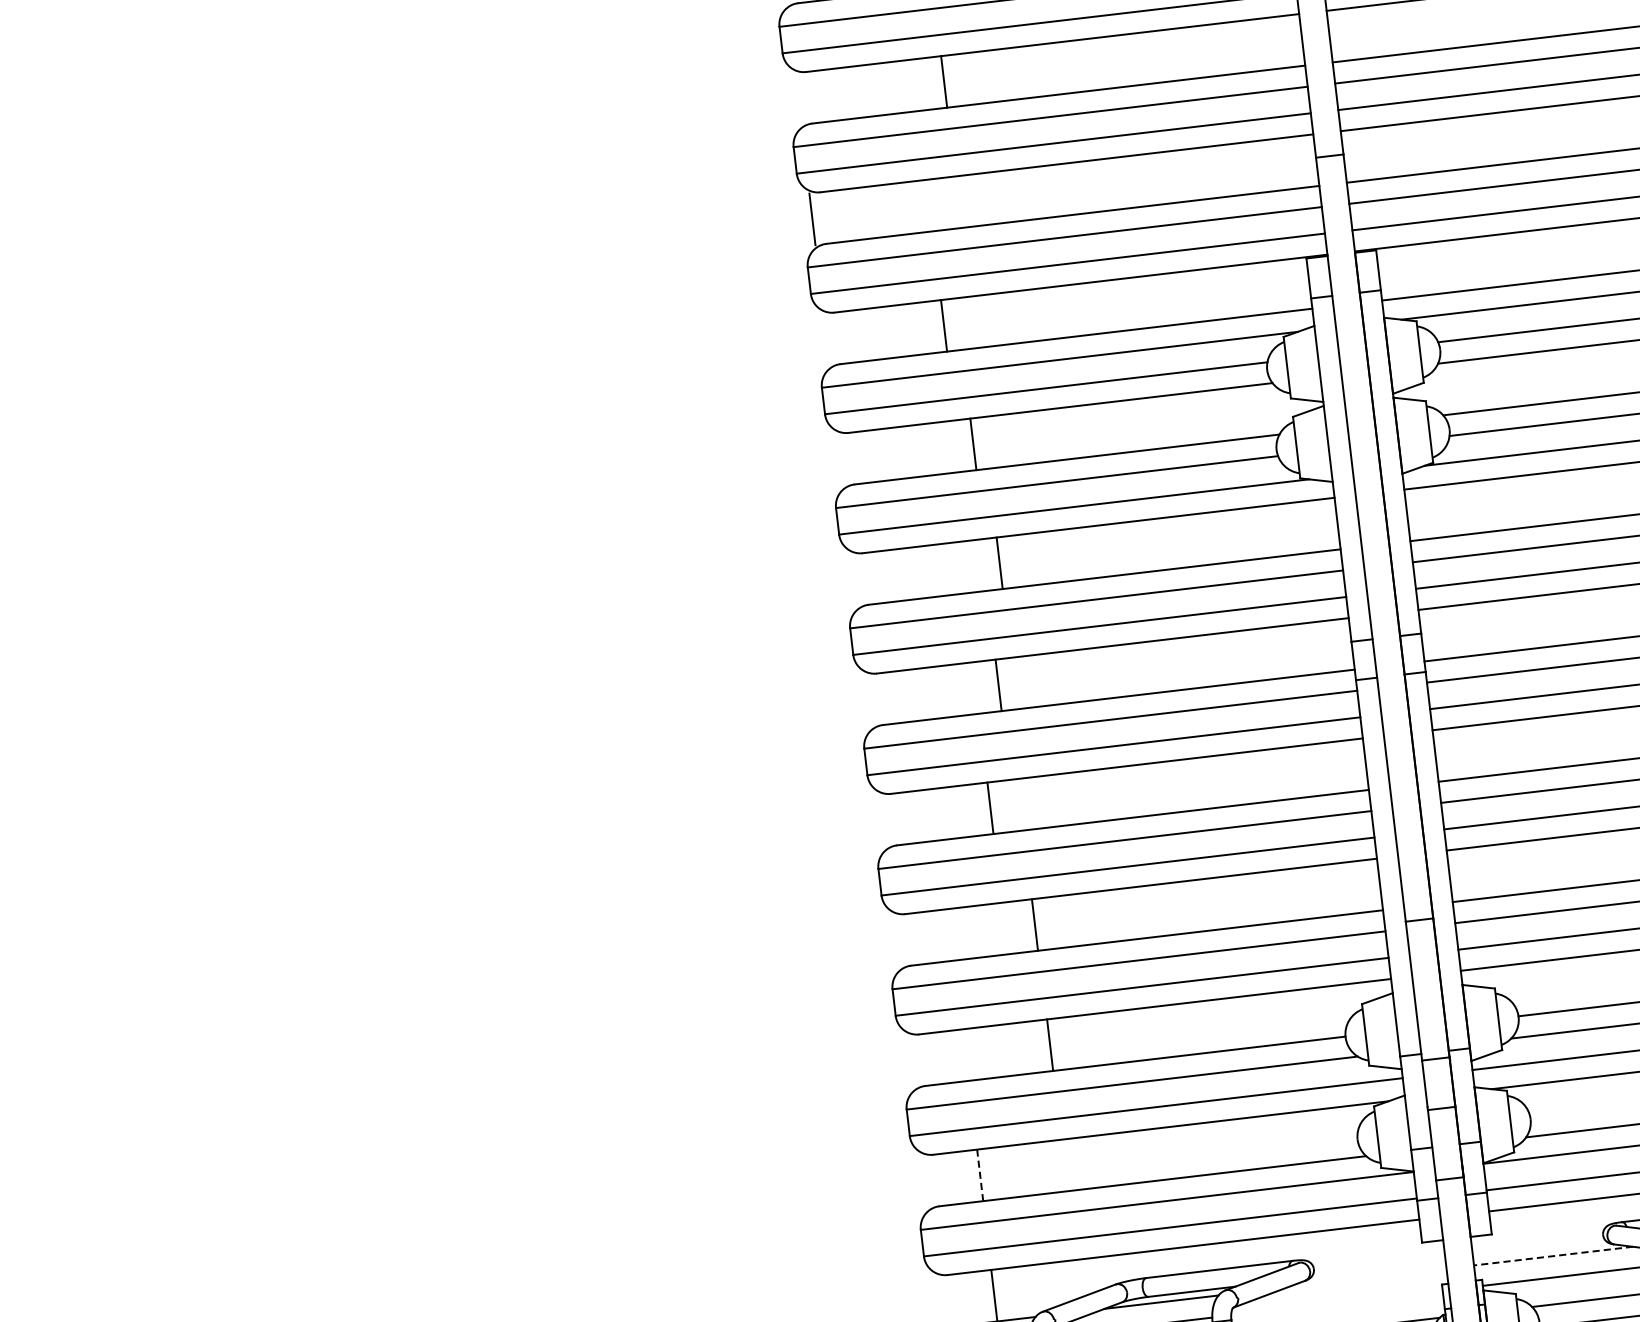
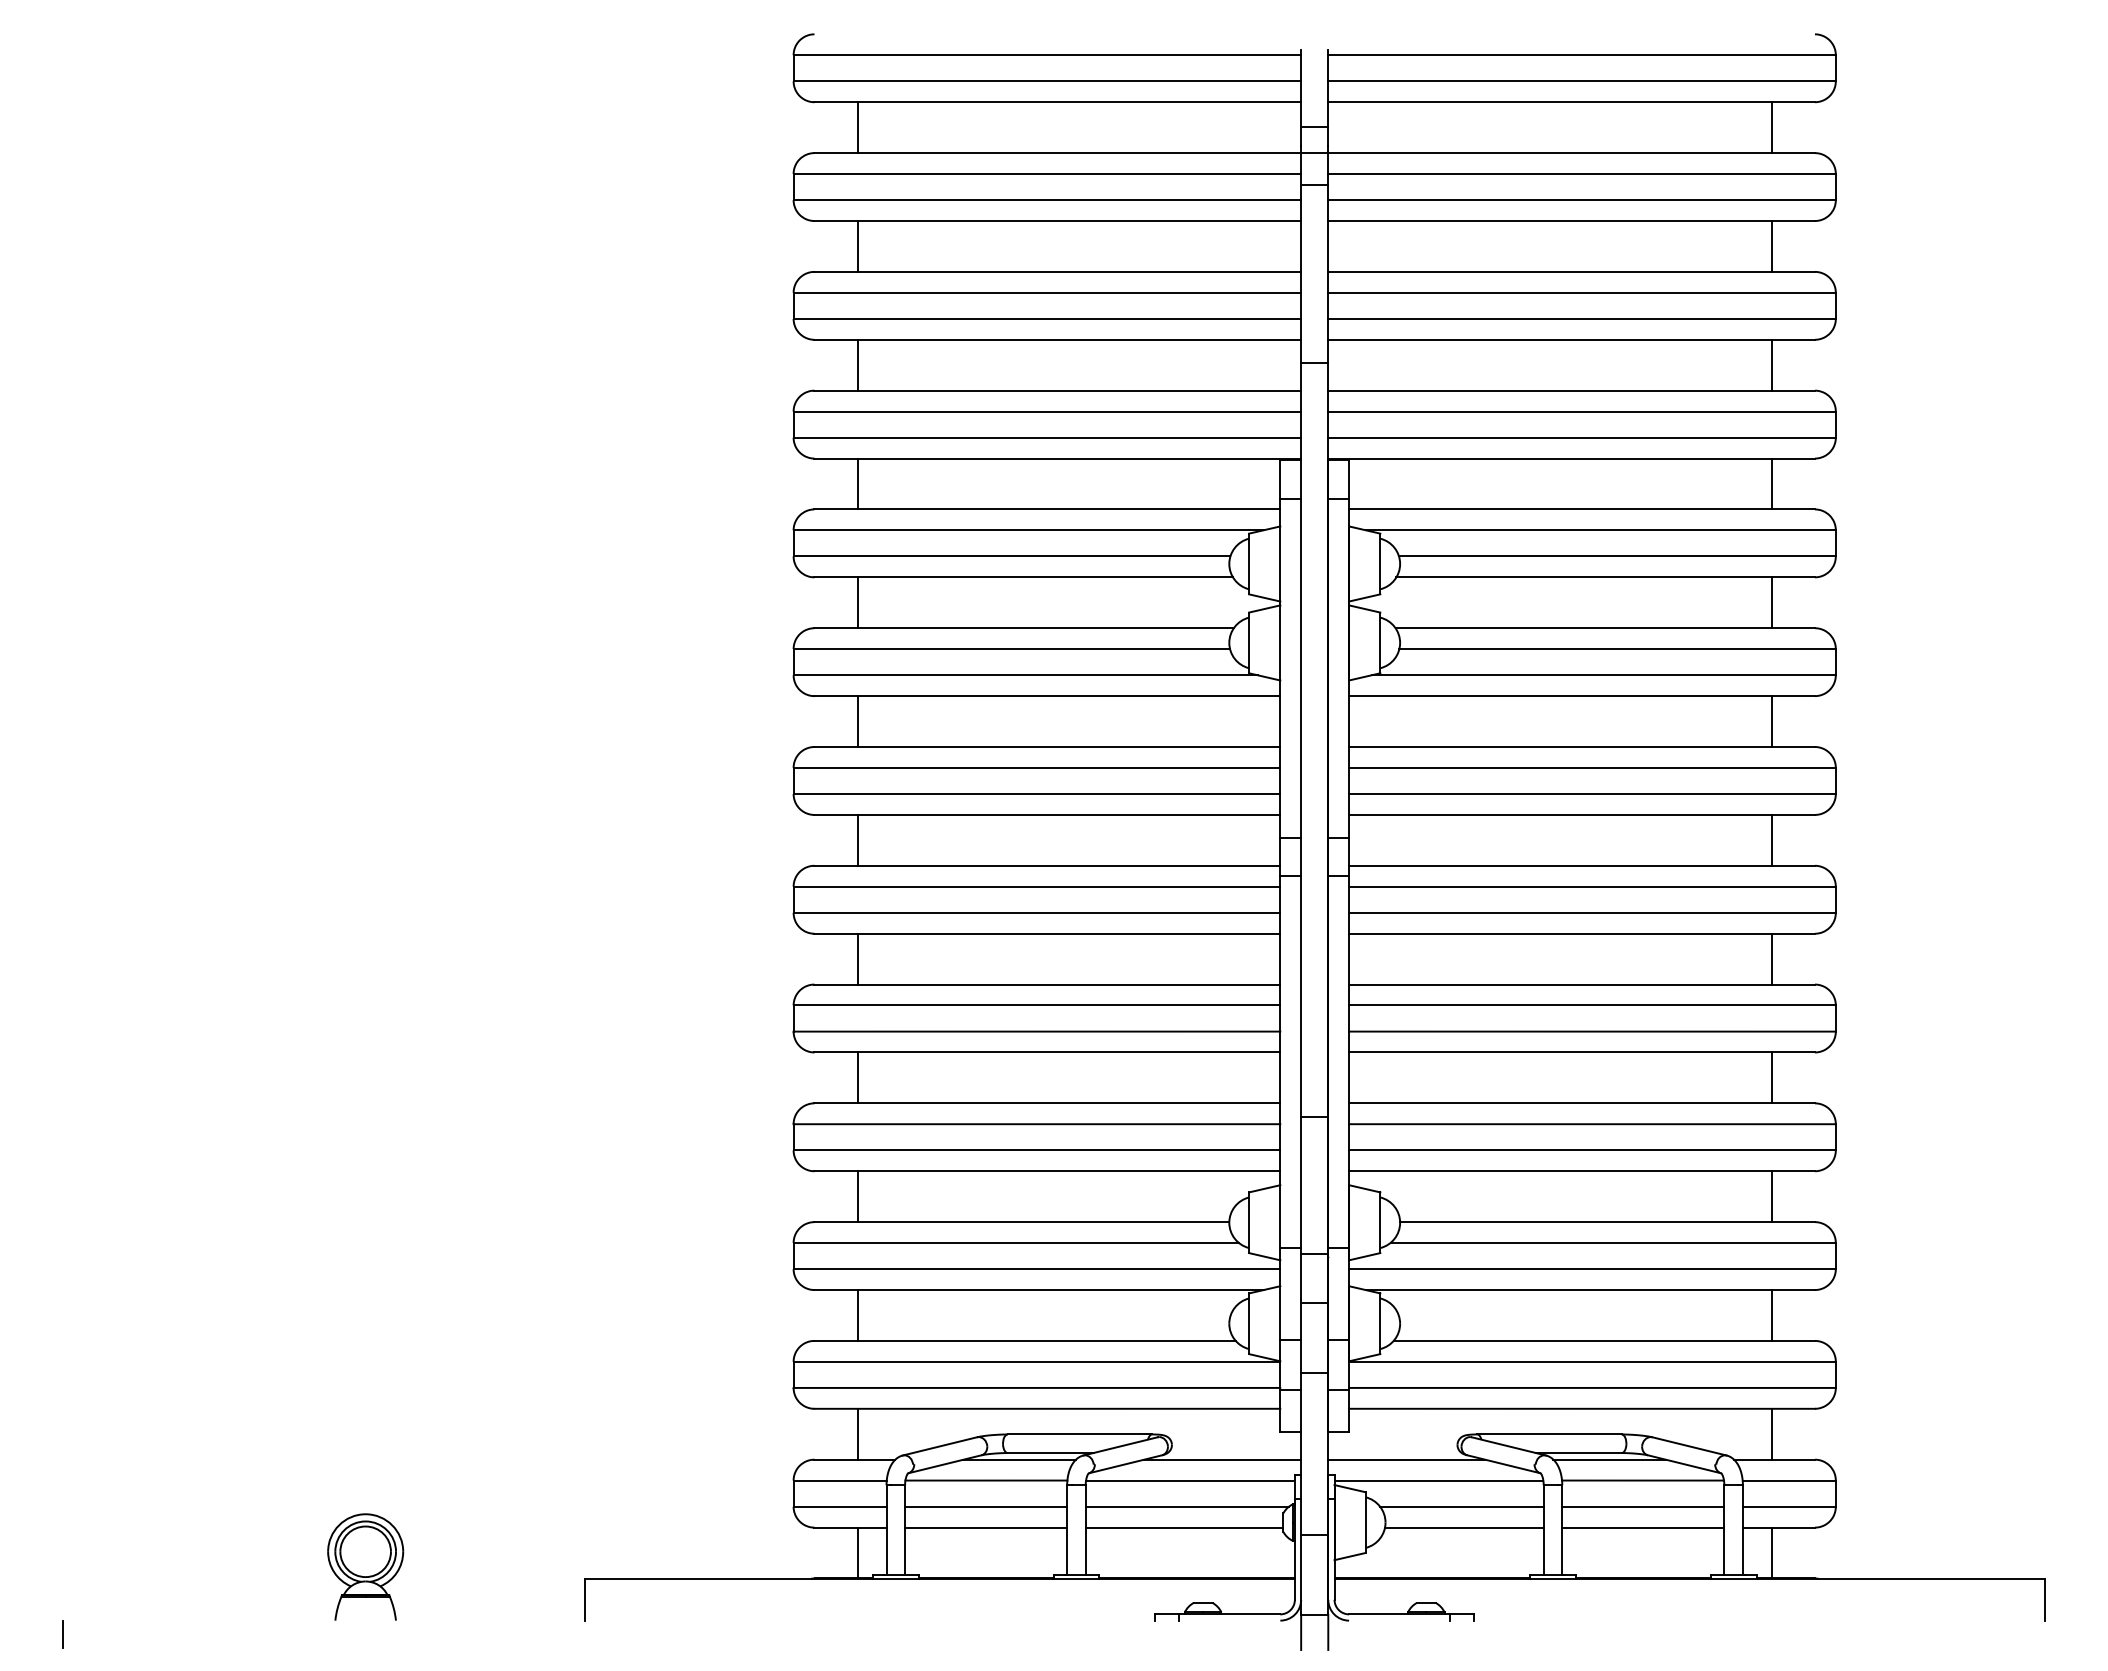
line: (944, 82) -> (857, 246), moved
line: (812, 218) -> (857, 364), moved
line: (943, 325) -> (857, 483), moved
line: (973, 444) -> (857, 602), moved
line: (999, 563) -> (857, 721), moved
line: (998, 684) -> (857, 839), moved
line: (990, 807) -> (857, 958), moved
line: (1034, 924) -> (857, 1077), moved
line: (1049, 1045) -> (857, 1196), moved
line: (979, 1174) -> (857, 1314), dashed -> solid
line: (1553, 1255) -> (1406, 1459), dashed -> solid
line: (1366, 1277) -> (1222, 1459), added
line: (1336, 1302) -> (1190, 1480), added

